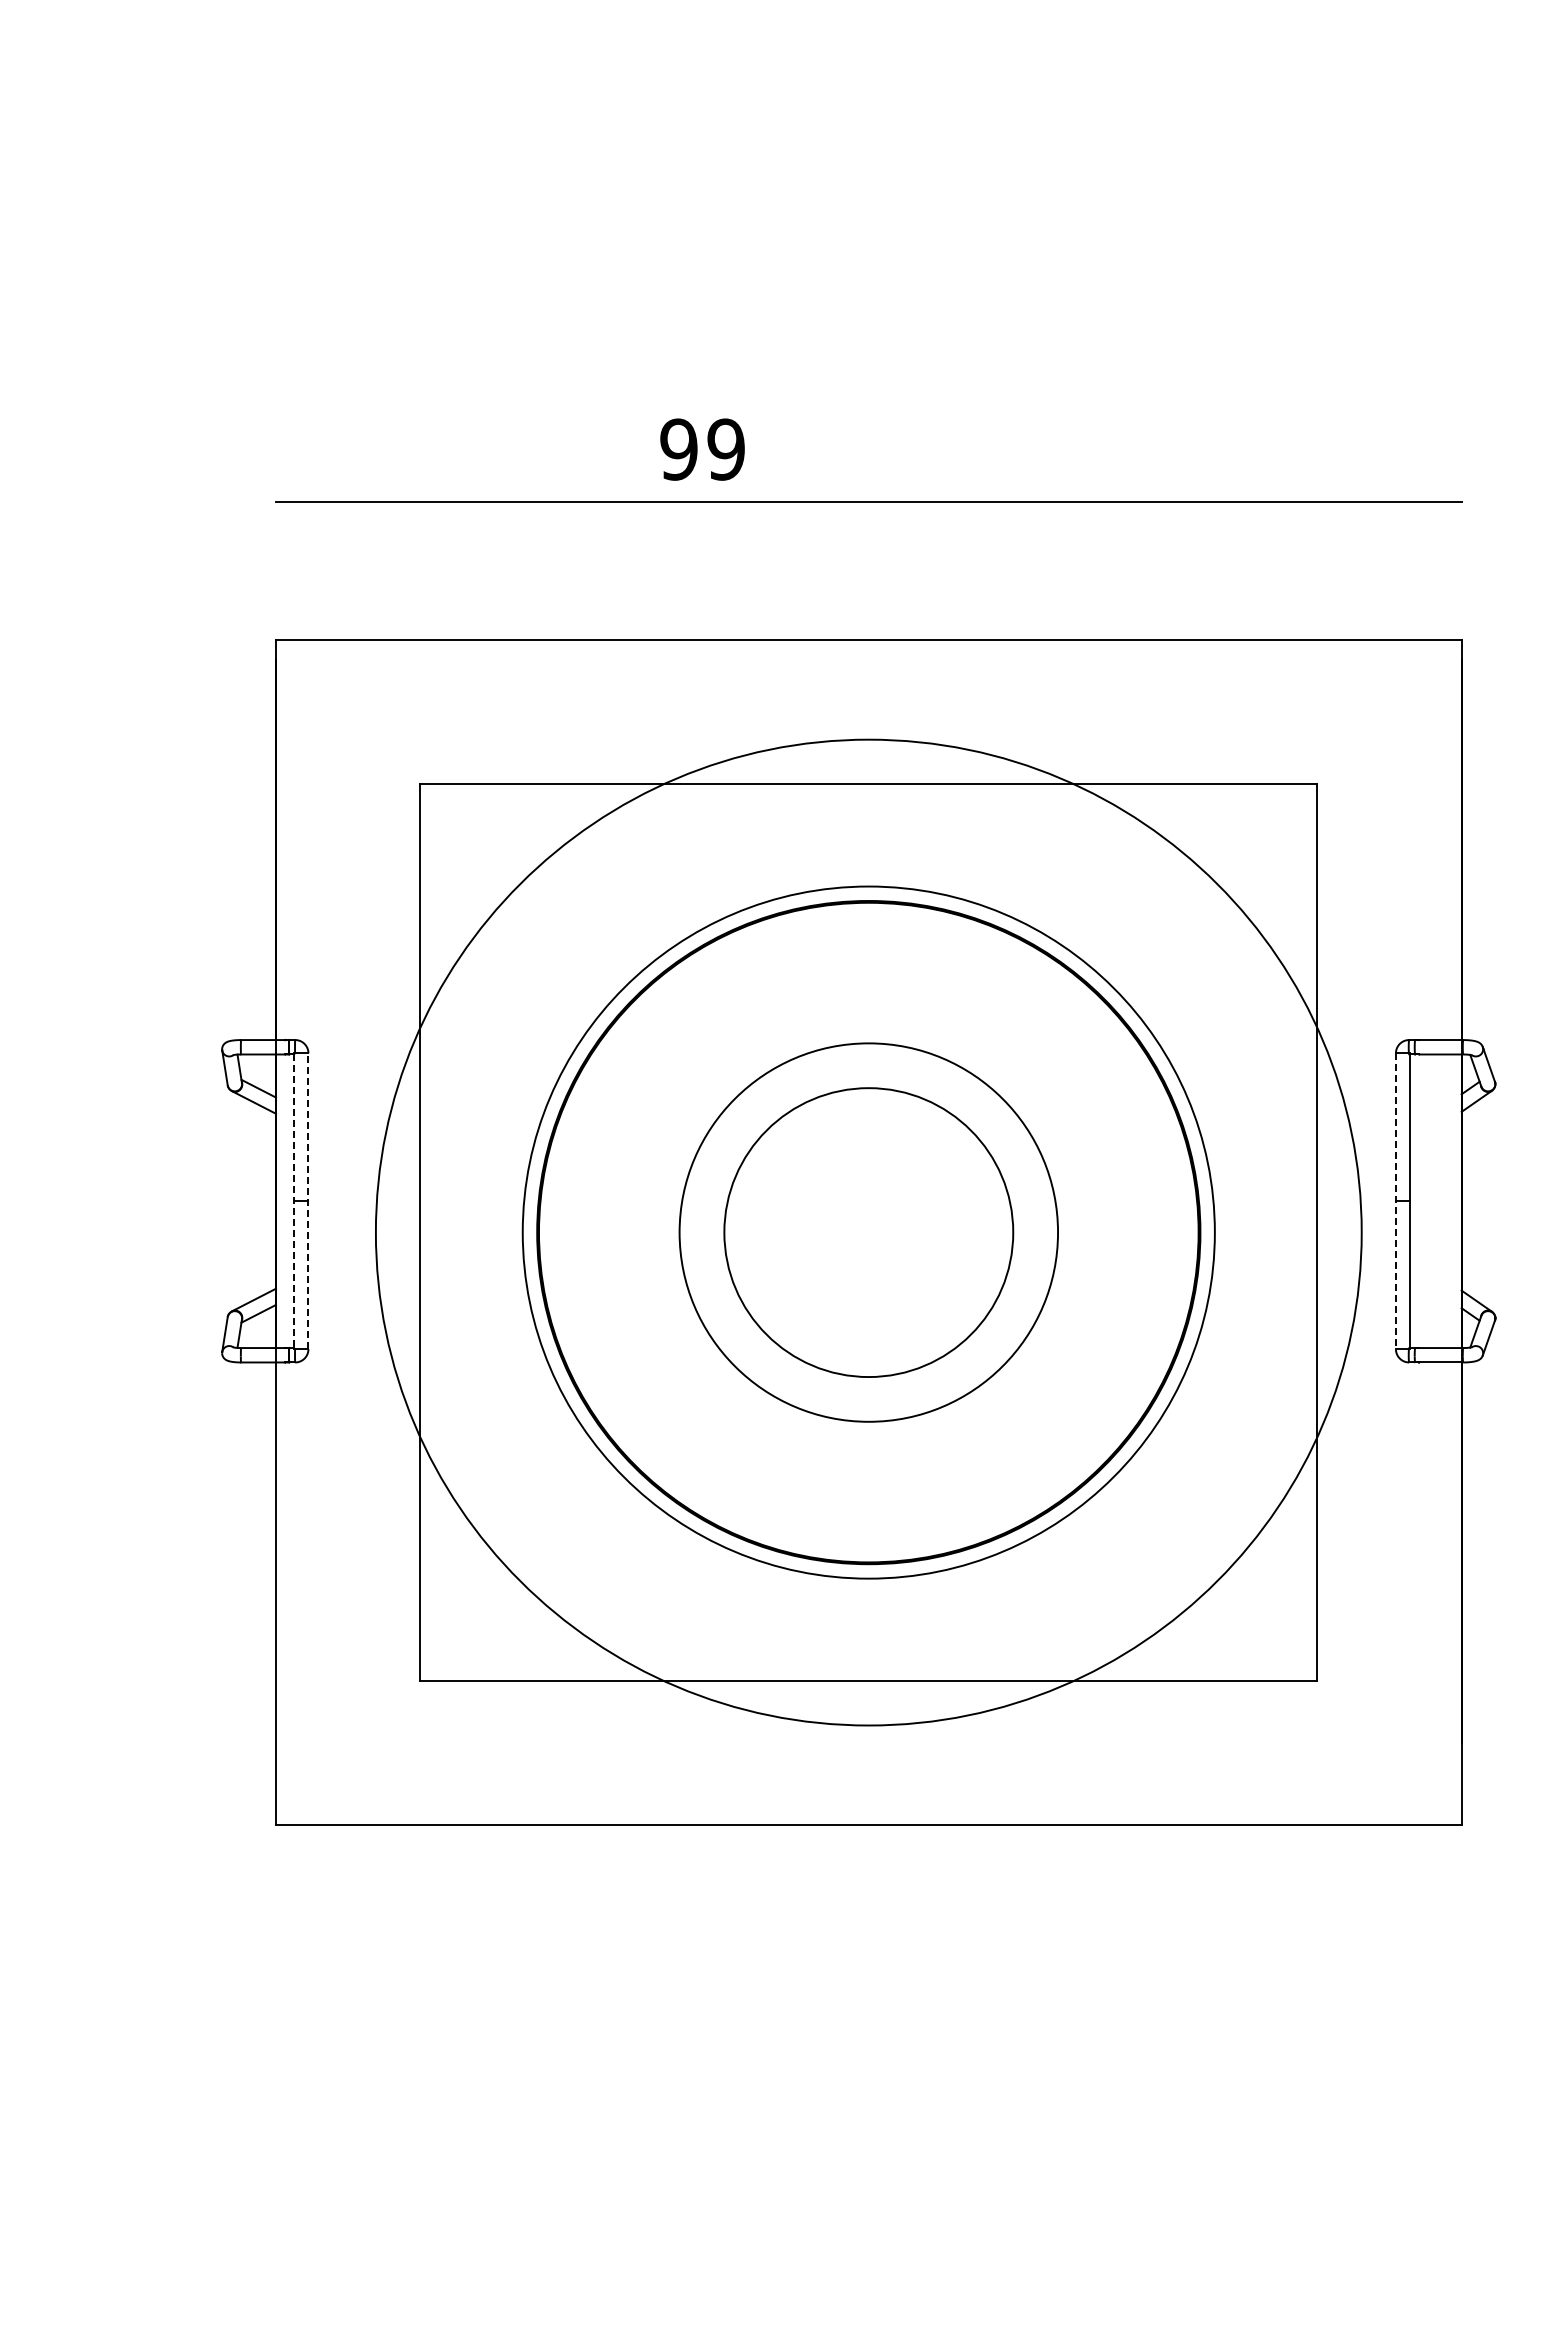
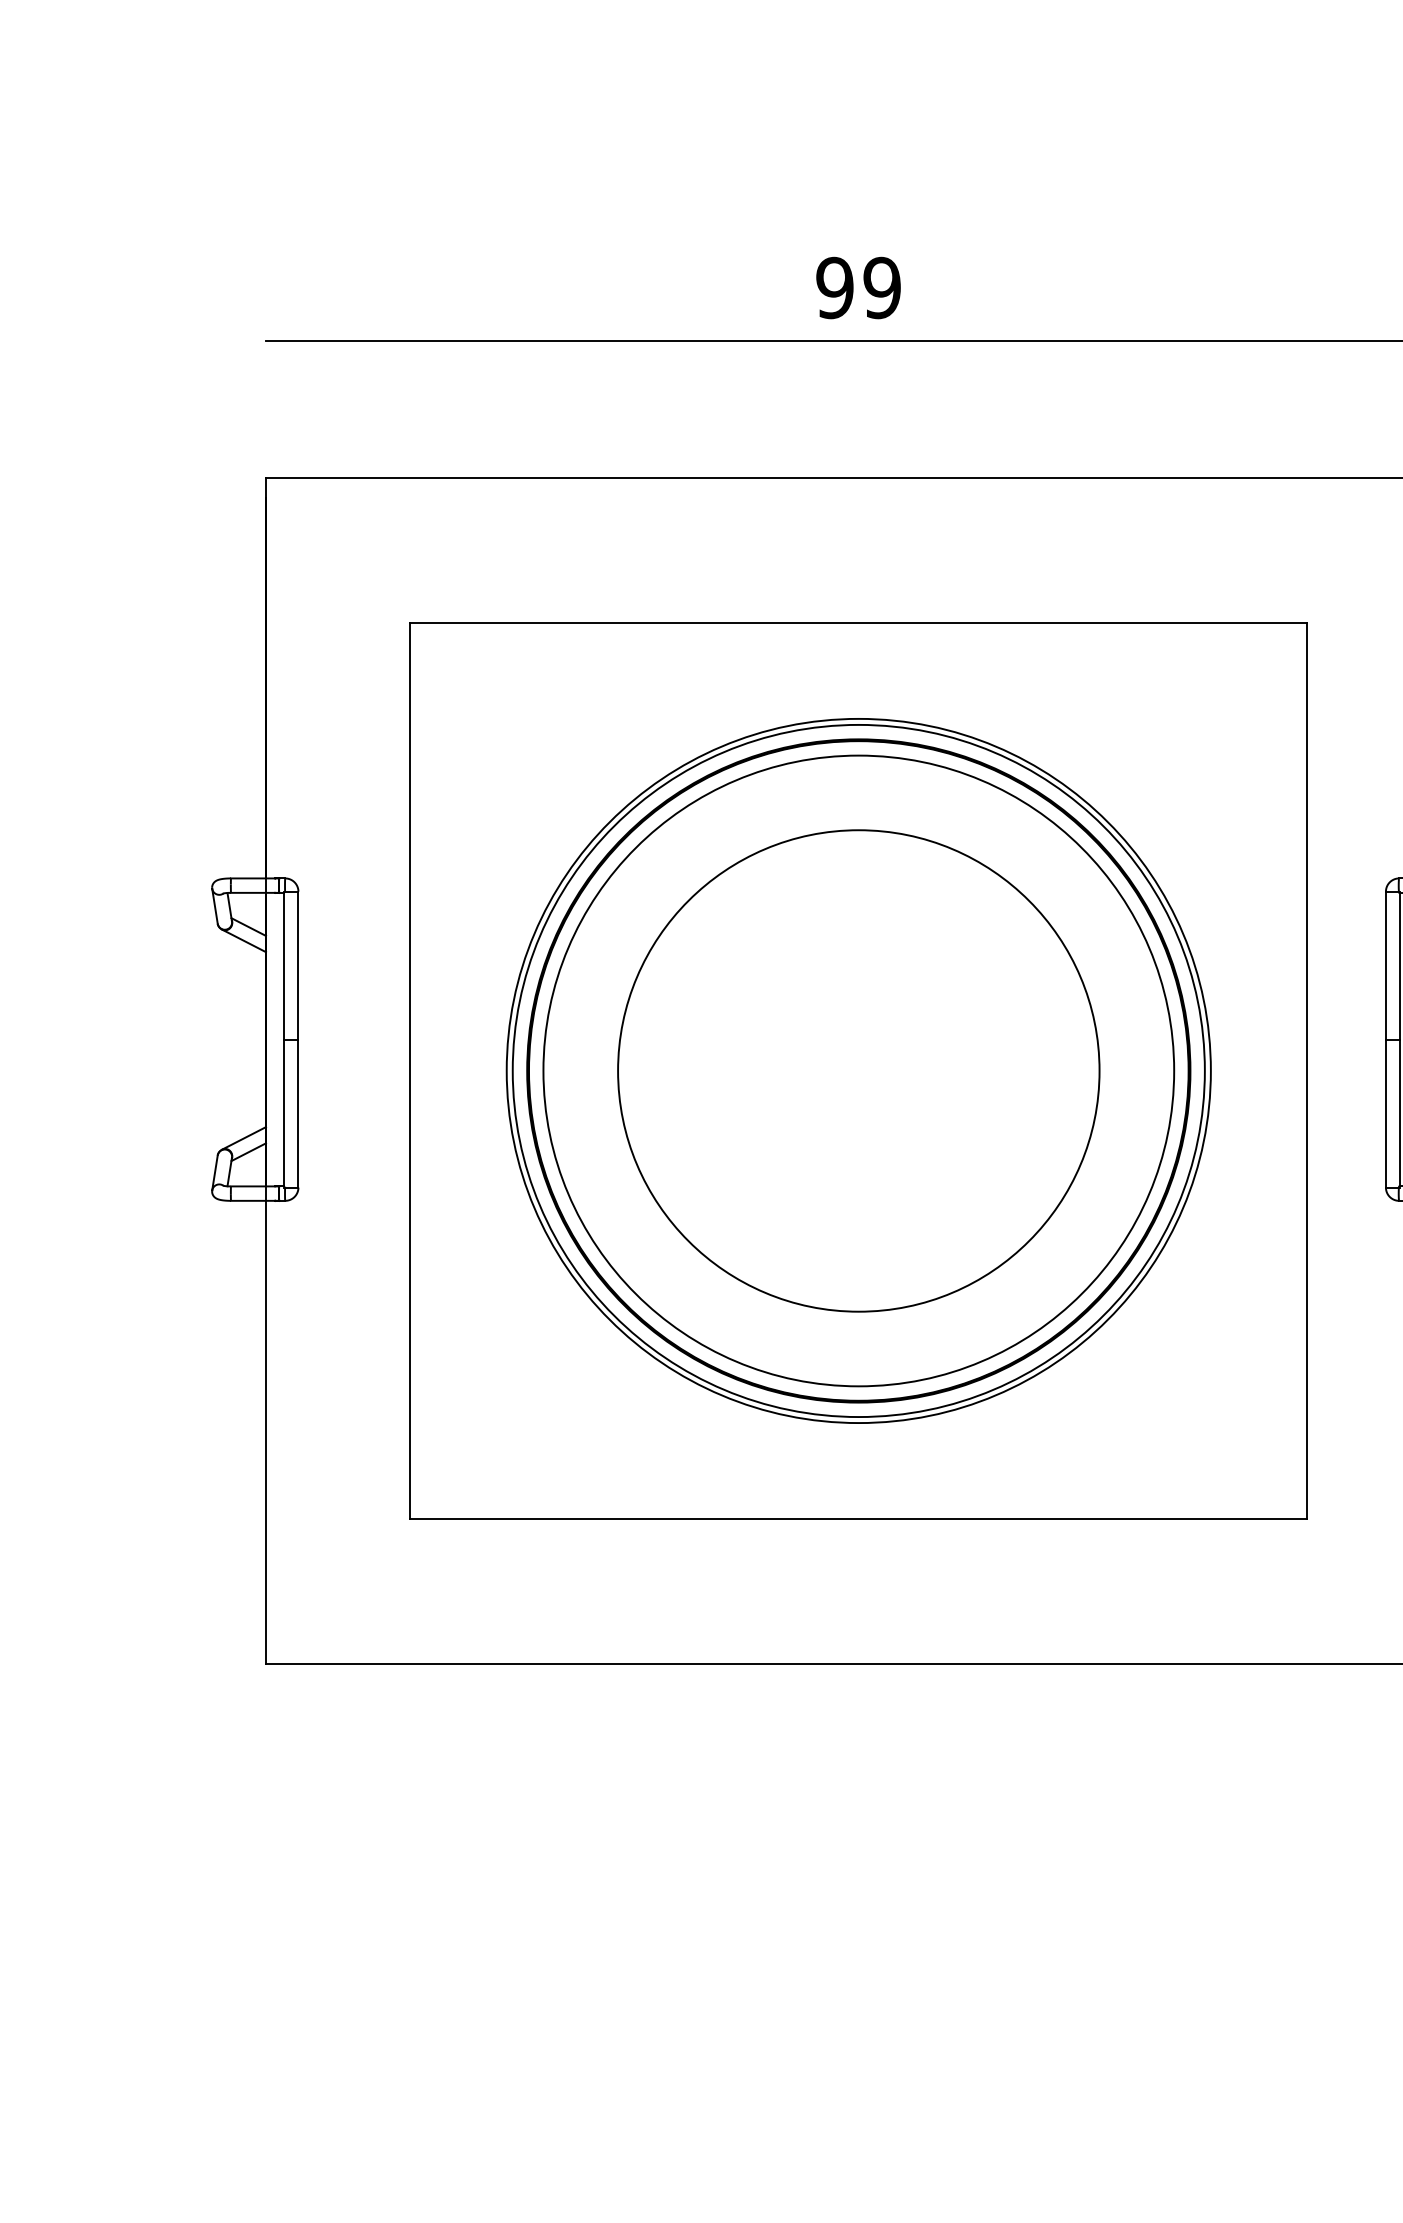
text: (702, 449) -> (858, 287), moved
line: (294, 1201) -> (284, 1039), dashed -> solid
line: (308, 1201) -> (298, 1039), dashed -> solid
line: (1395, 1201) -> (1385, 1039), dashed -> solid
circle: (868, 1232) -> (858, 1070), size x0.71
circle: (868, 1232) -> (858, 1070), size x1.67
circle: (868, 1232) -> (858, 1070), size x1.67

